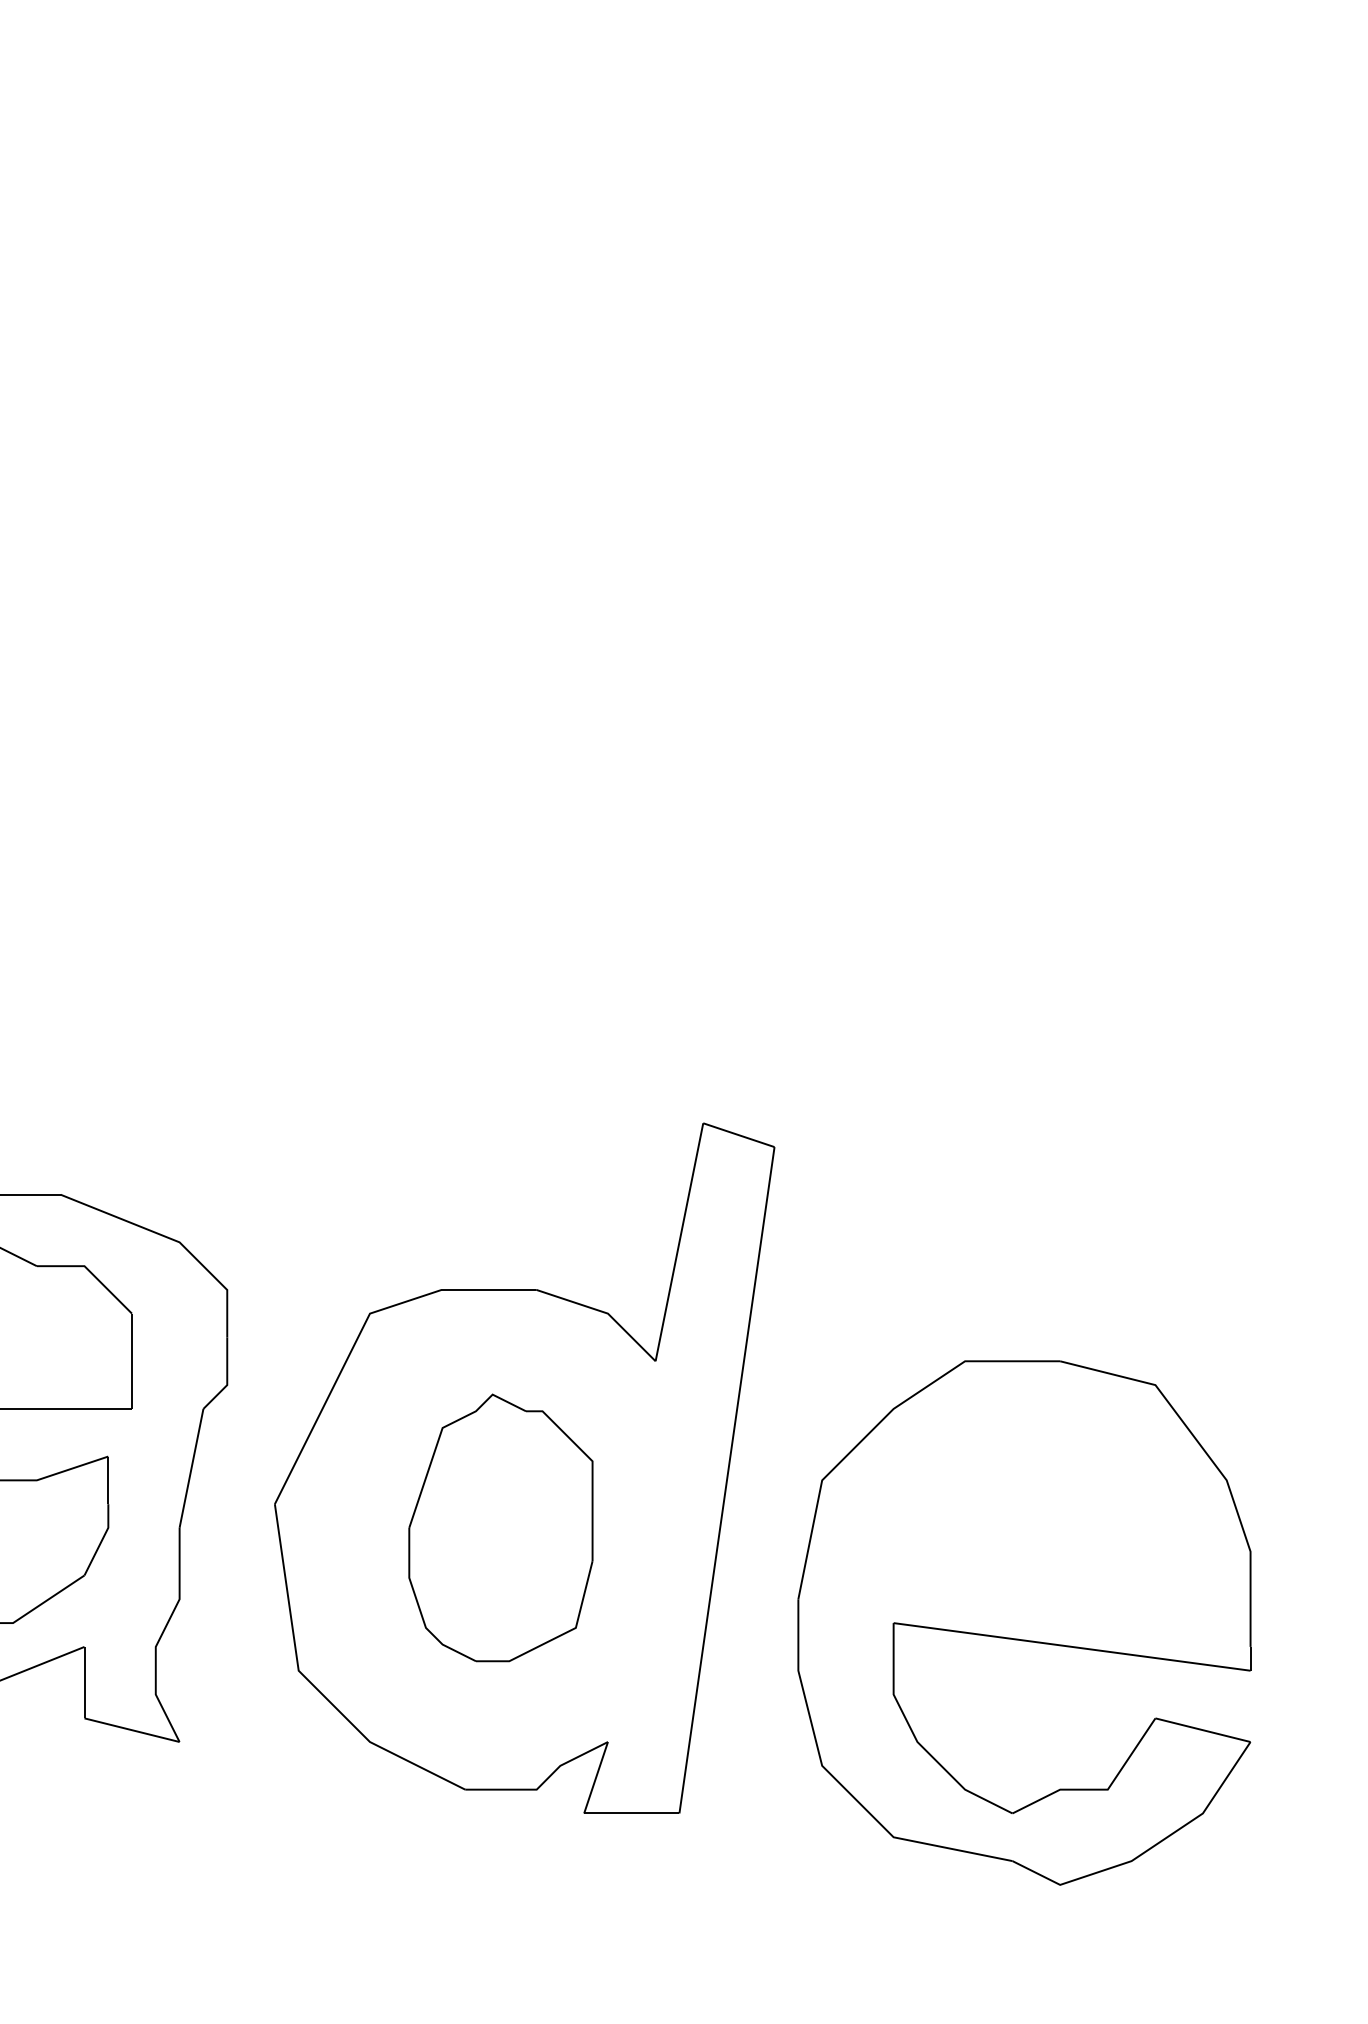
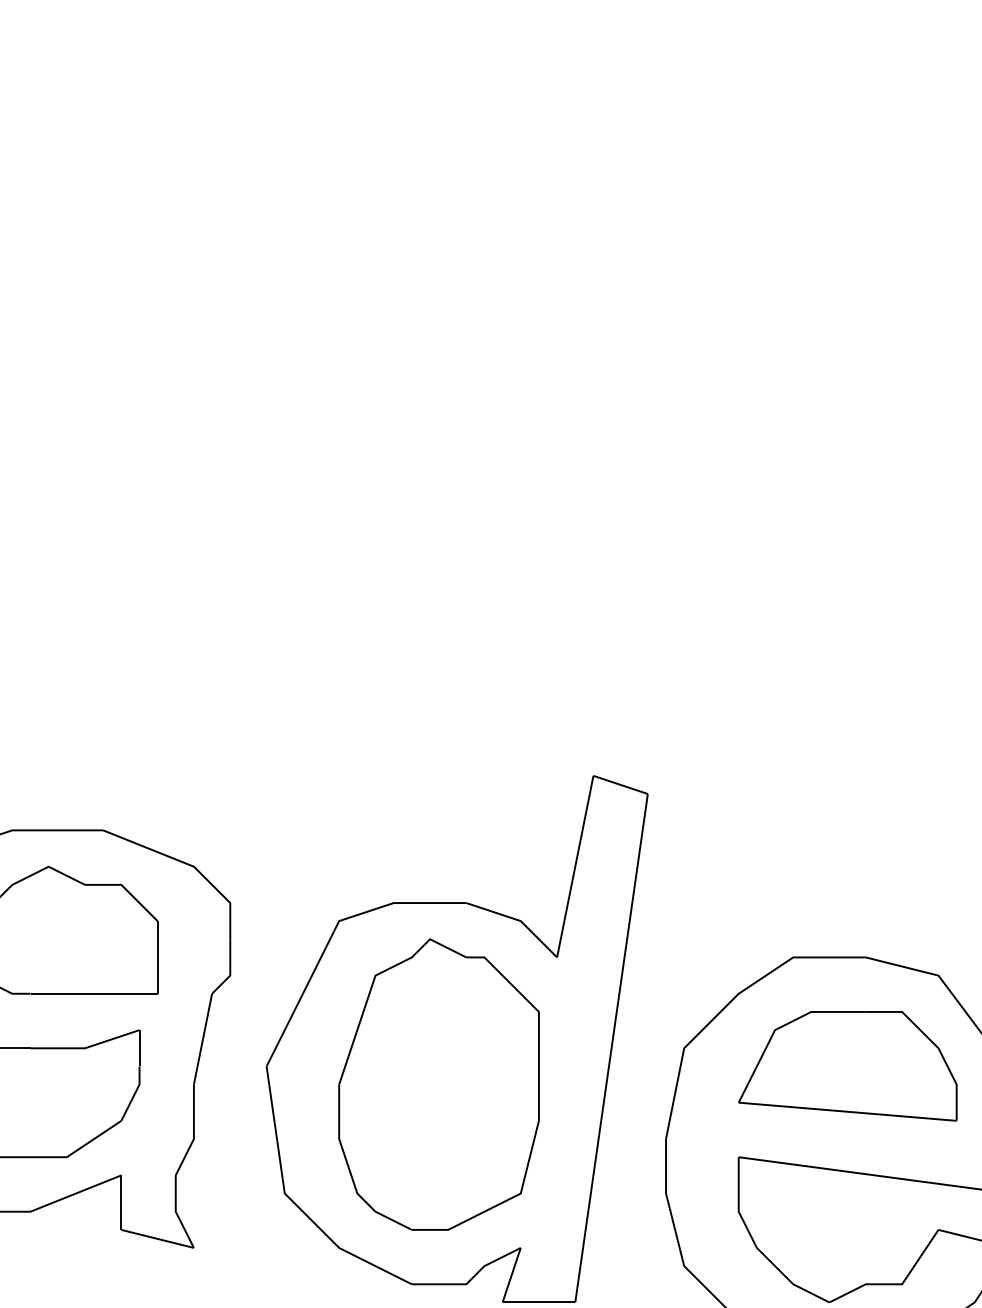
part: (1036, 1503) -> (847, 1065), added
part: (500, 1527) -> (438, 1084), size x1.43

